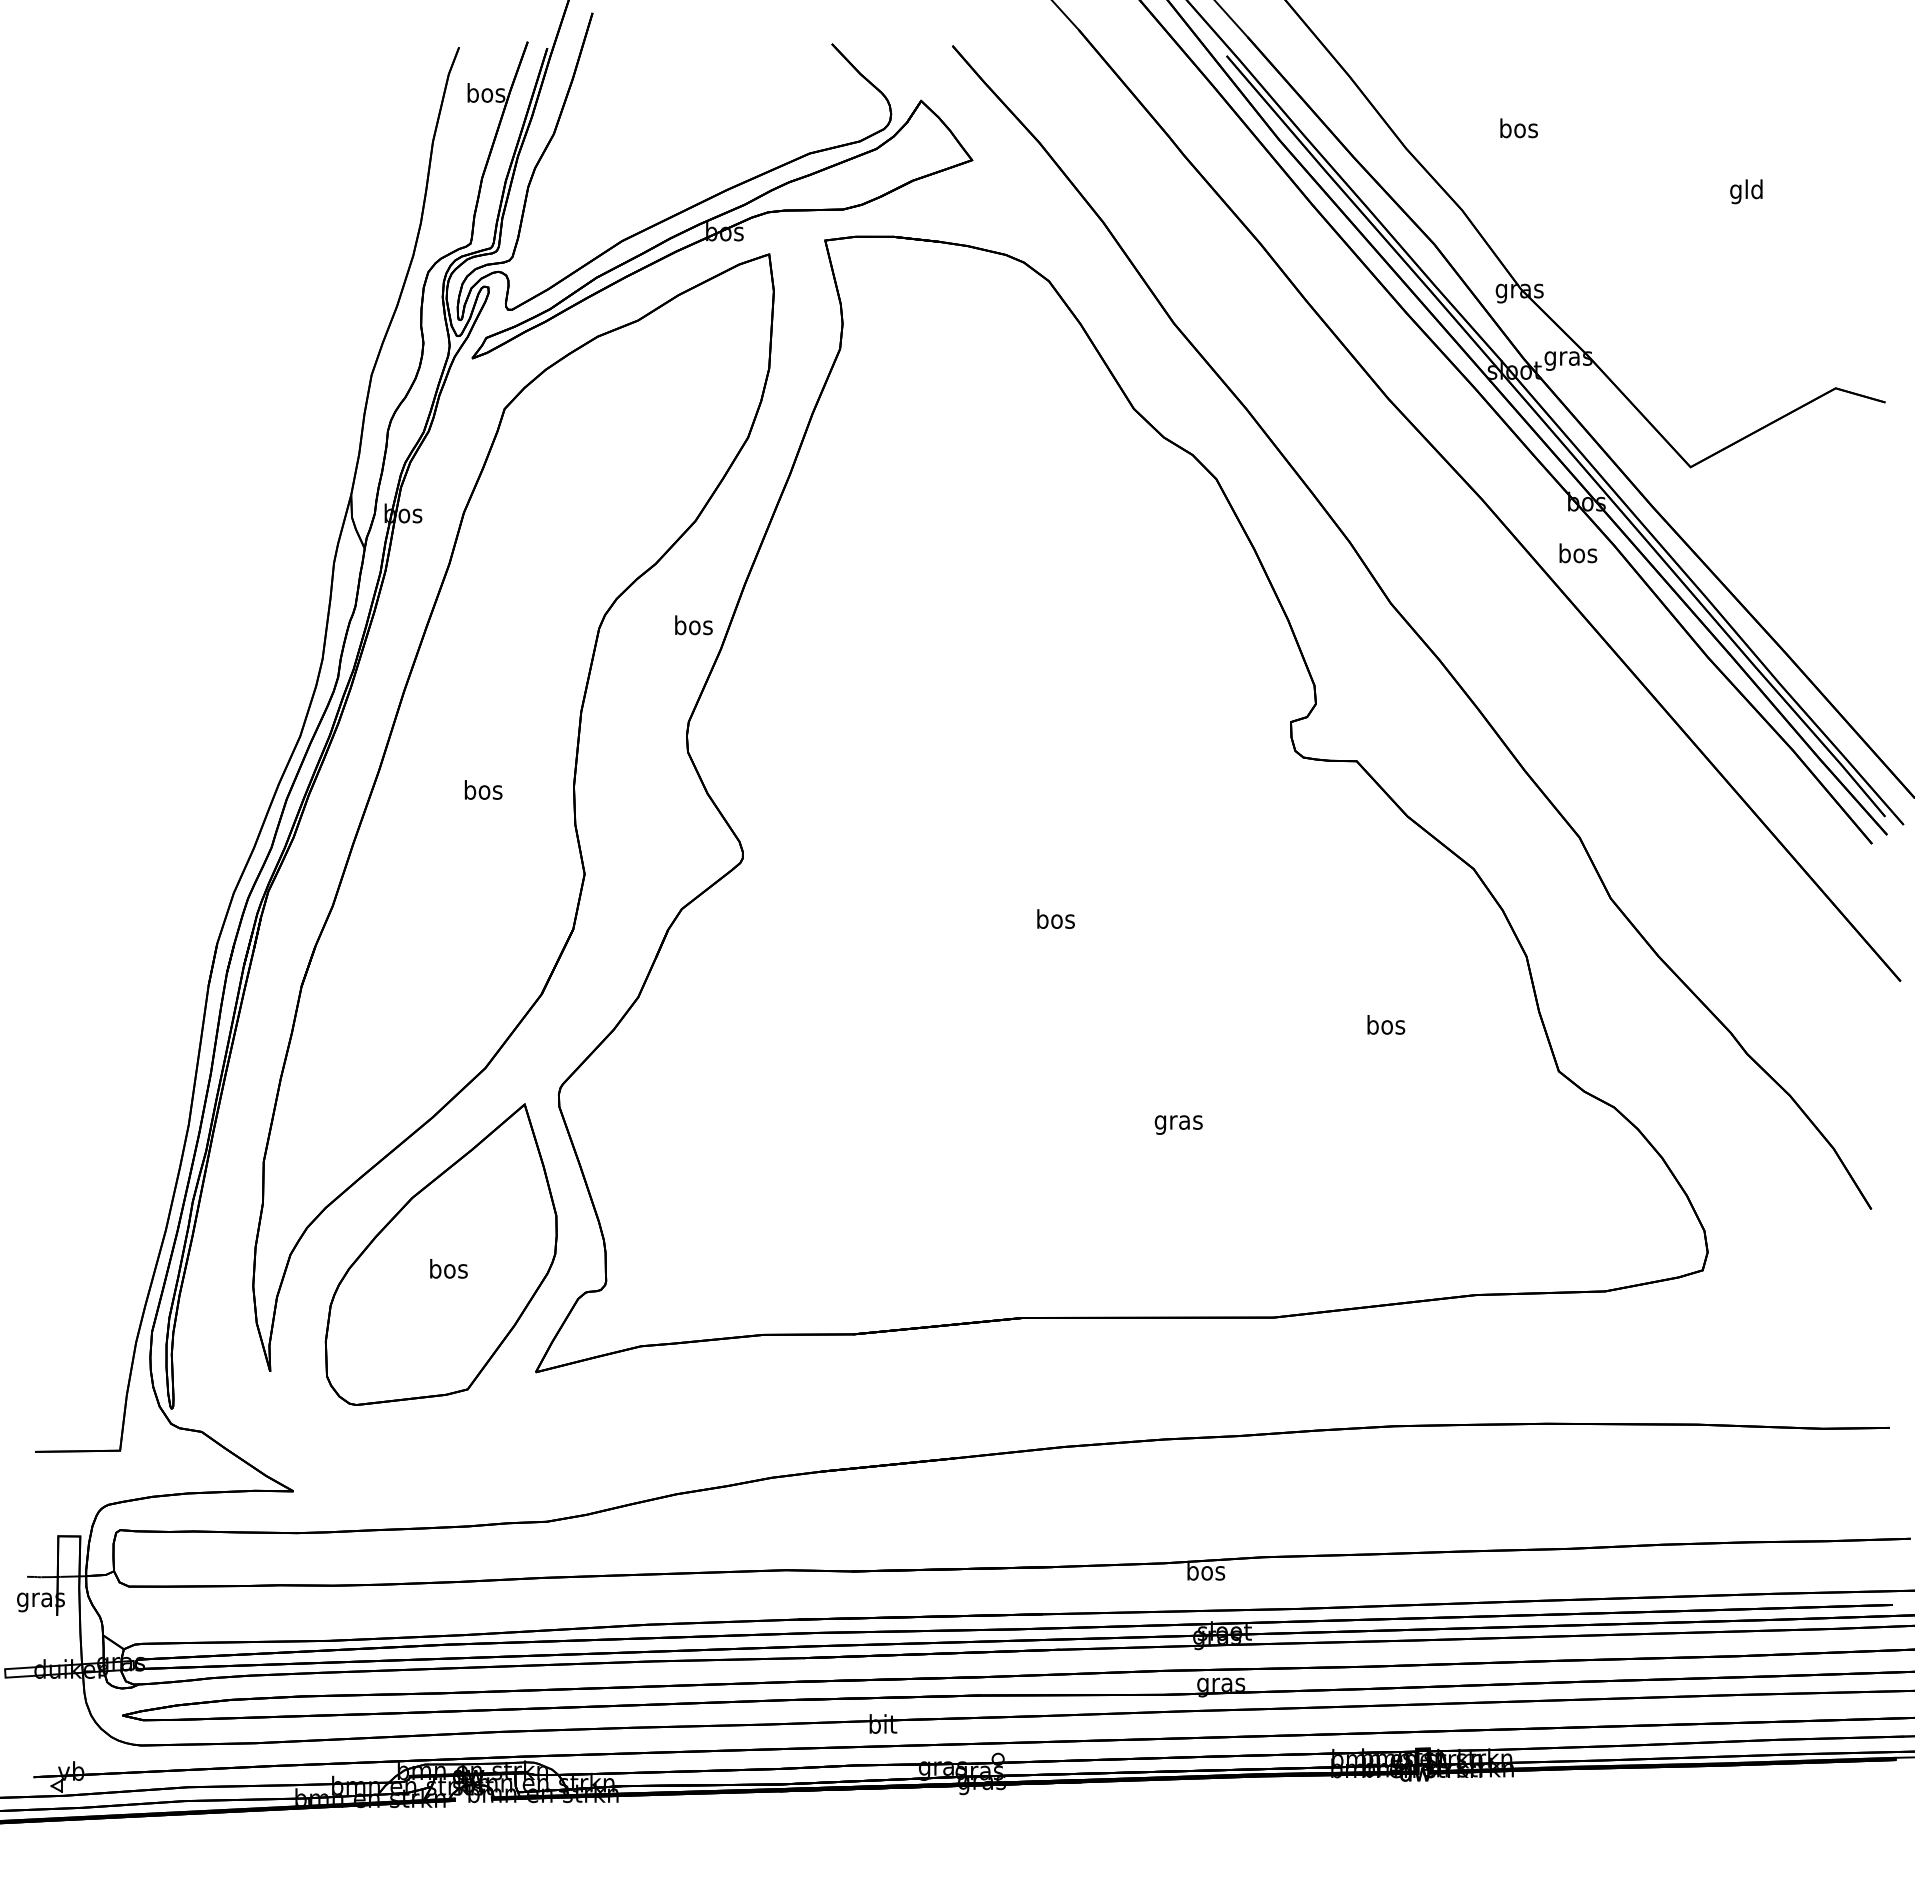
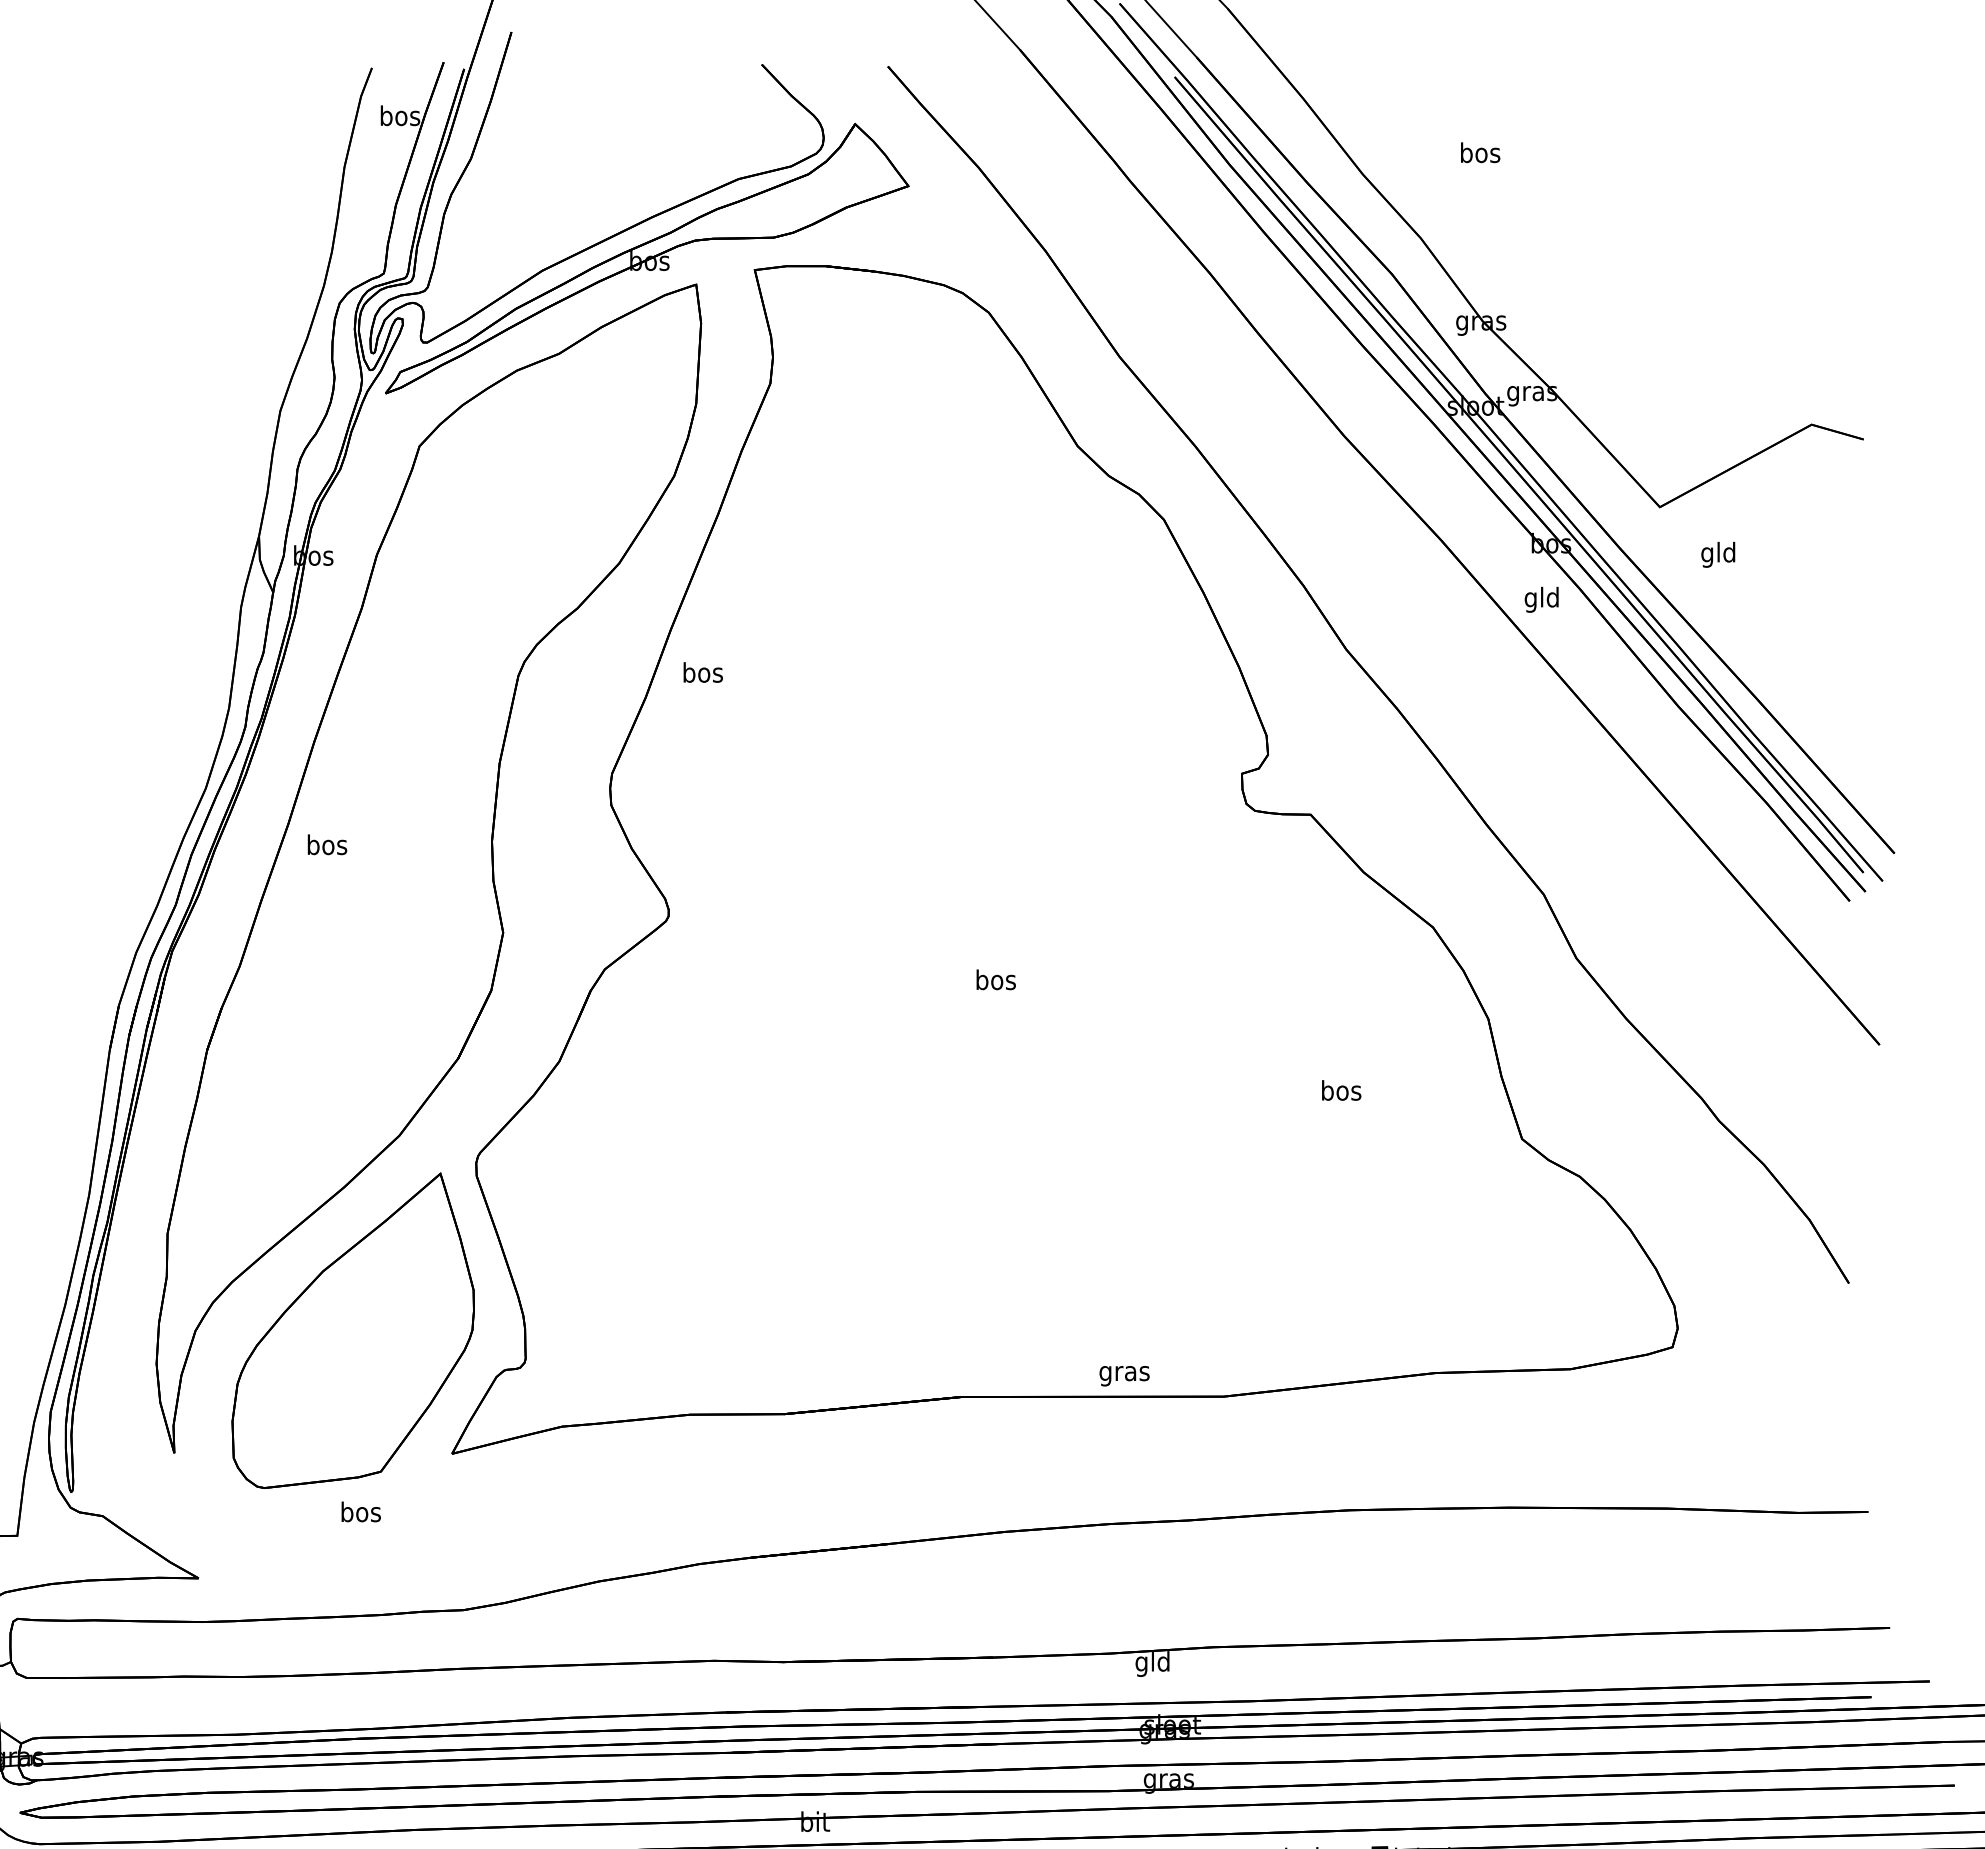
text: (1746, 191) -> (1718, 554), moved
text: (1578, 555) -> (1542, 599), bos -> gld
text: (693, 625) -> (702, 672), moved
text: (483, 789) -> (327, 844), moved
text: (1178, 1124) -> (1124, 1375), moved
text: (448, 1268) -> (360, 1511), moved
text: (1206, 1573) -> (1153, 1664), bos -> gld

